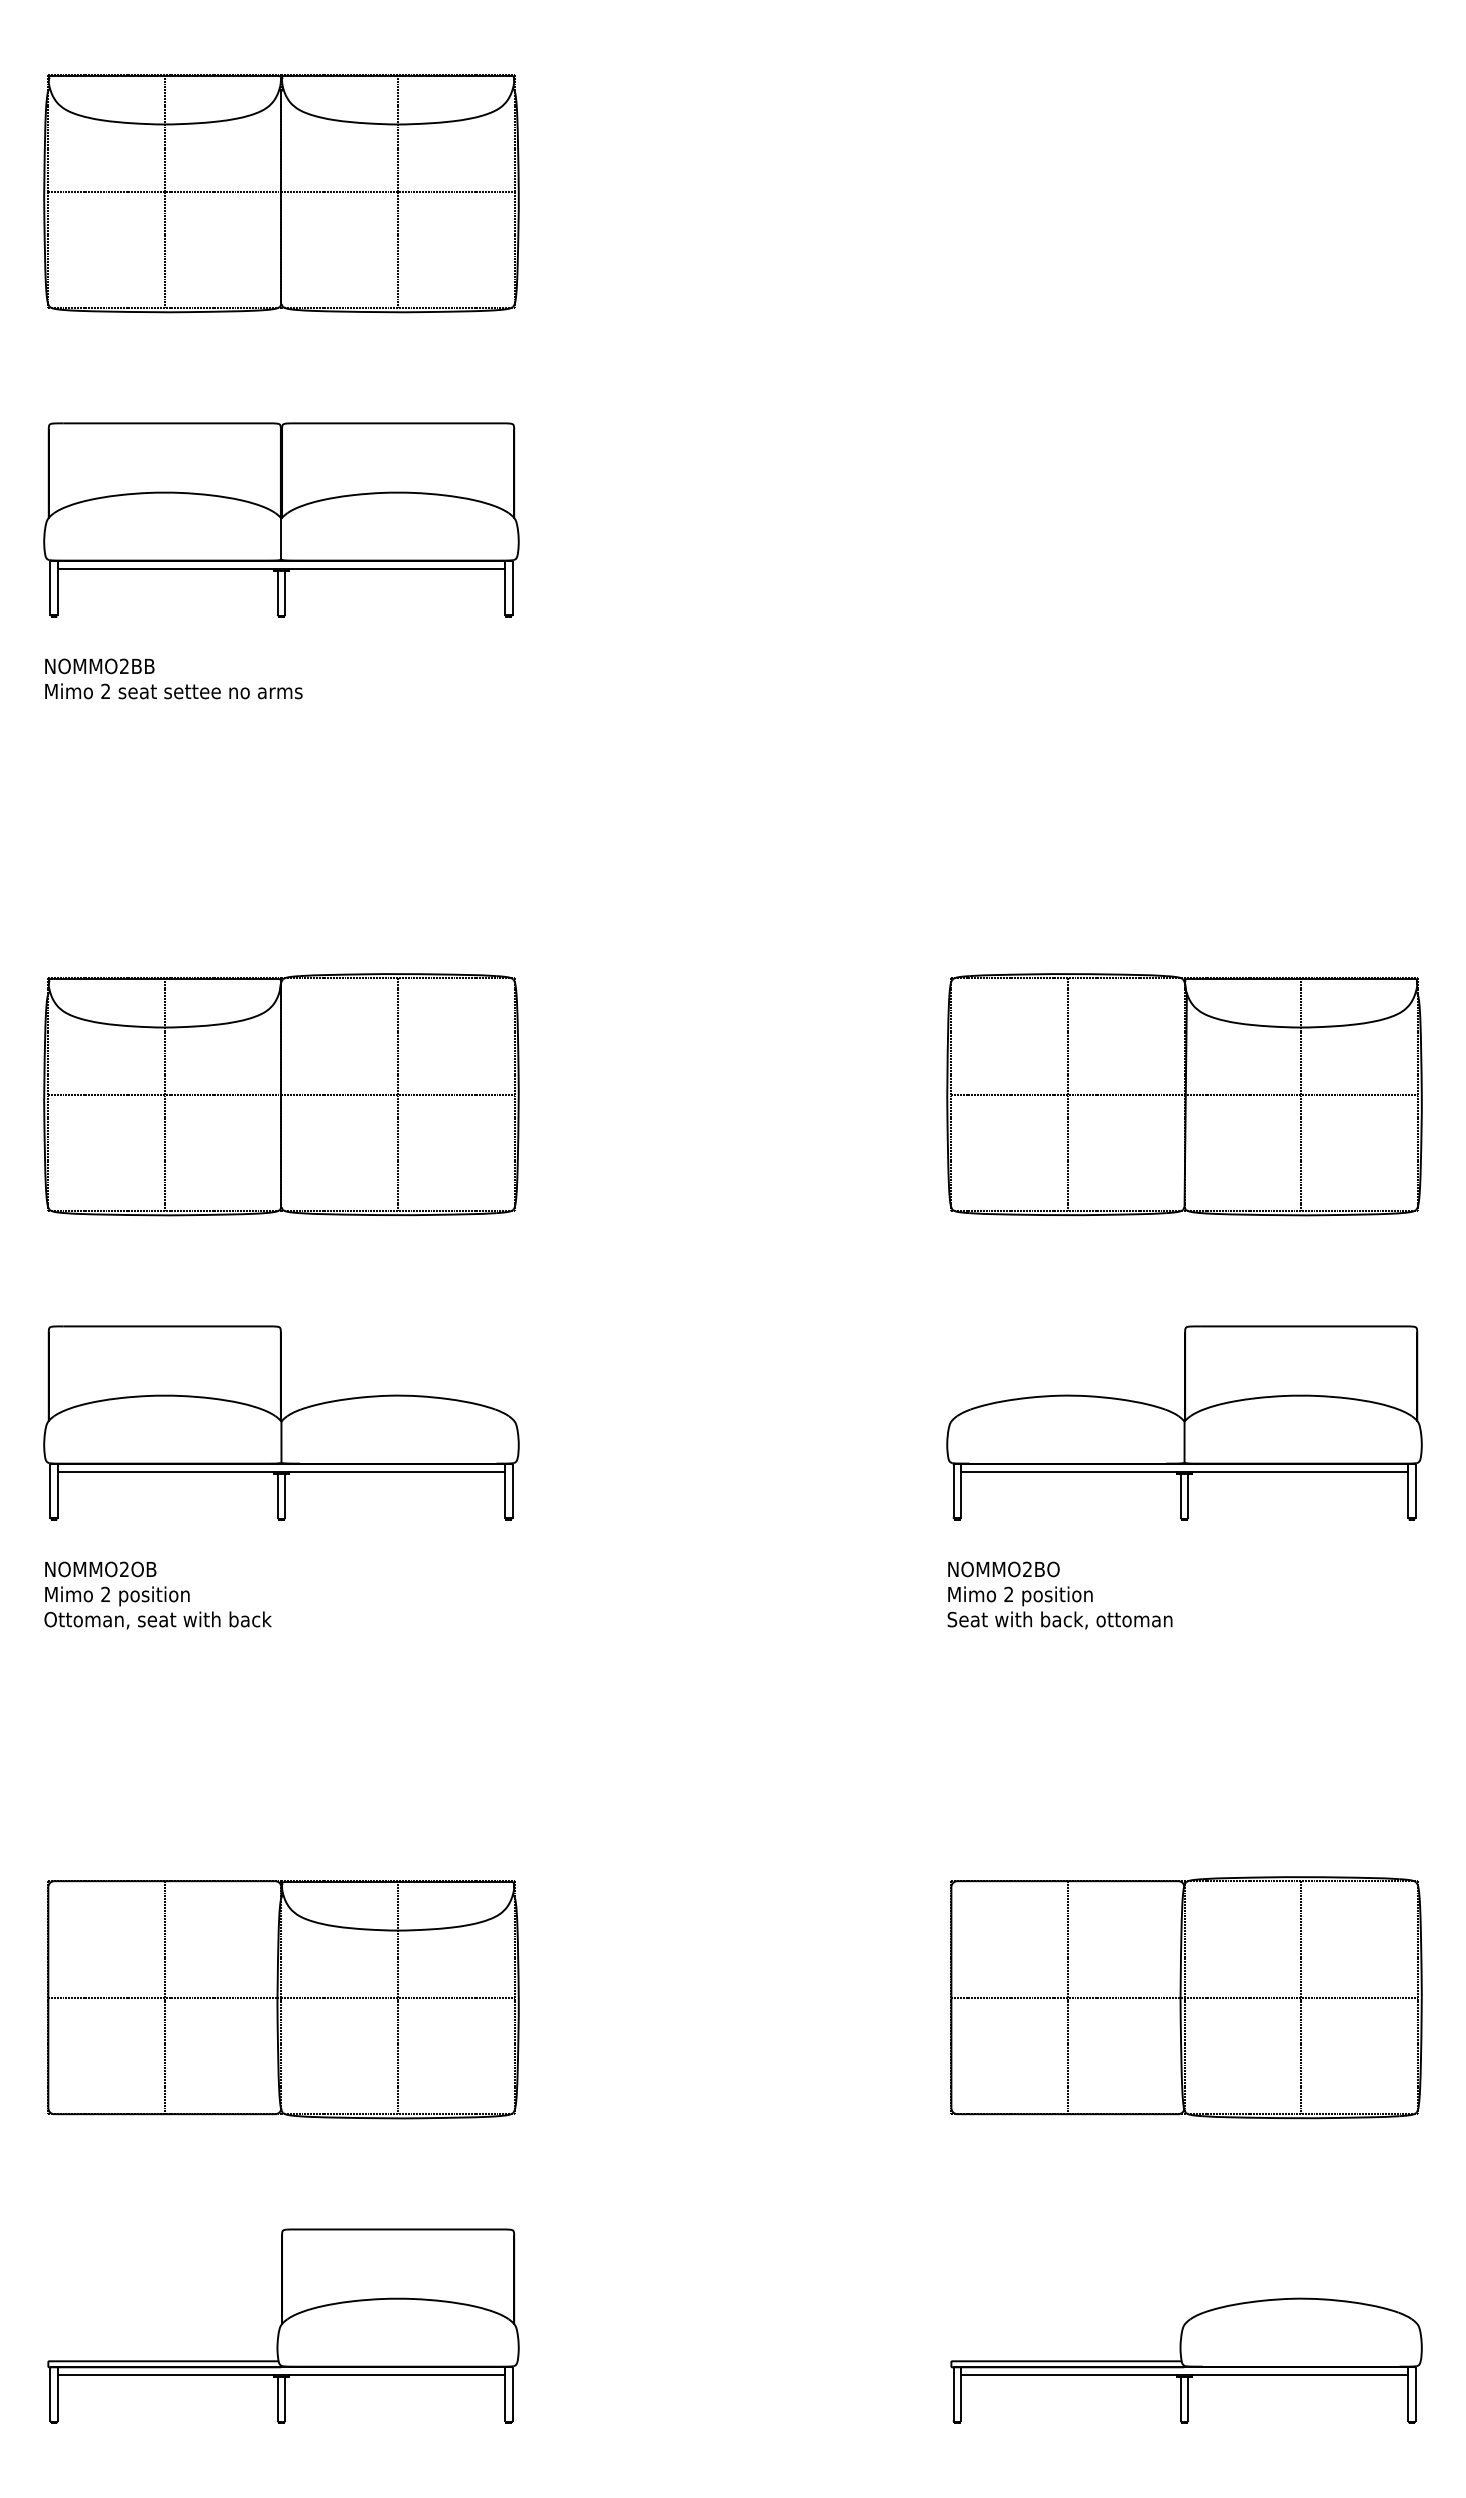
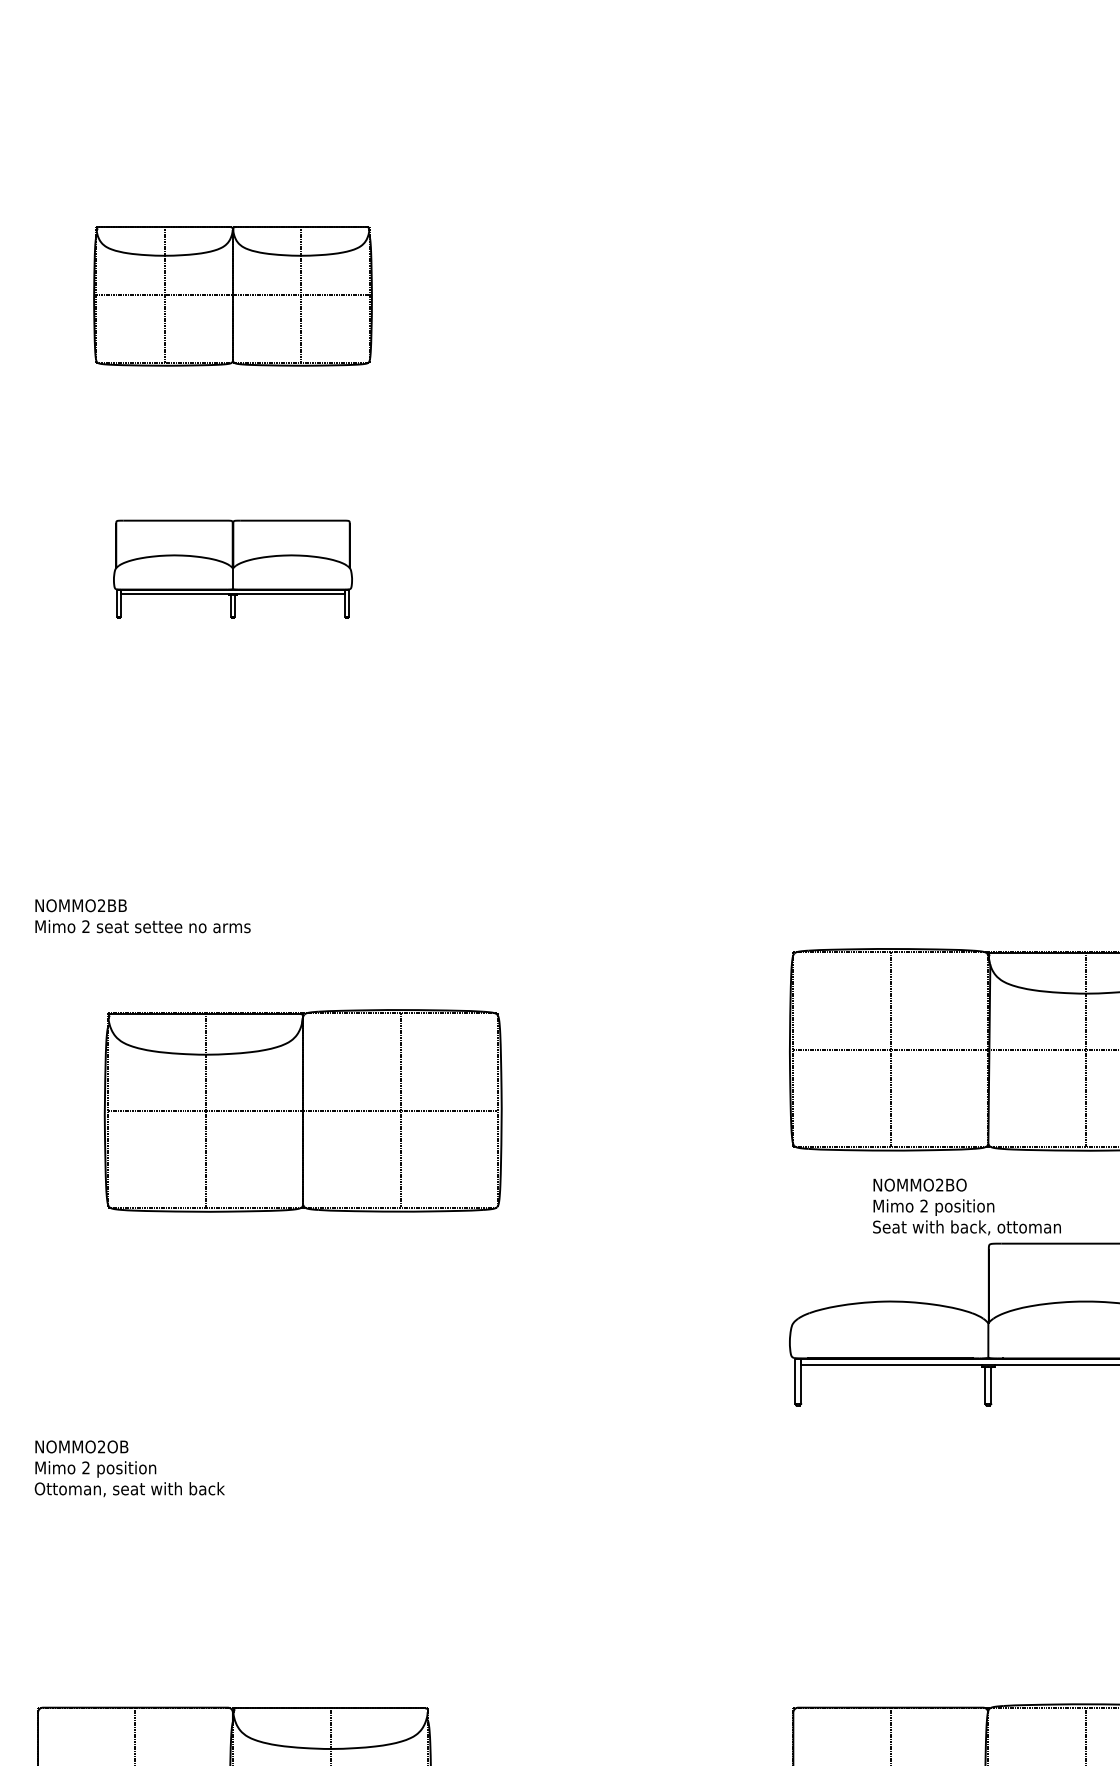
part: (281, 193) -> (233, 296), size x0.7
part: (281, 519) -> (233, 568), size x0.6
text: (173, 678) -> (142, 915), moved
part: (281, 1094) -> (303, 1110), moved
part: (281, 1422) -> (233, 1324), removed
text: (1059, 1595) -> (966, 1206), moved

